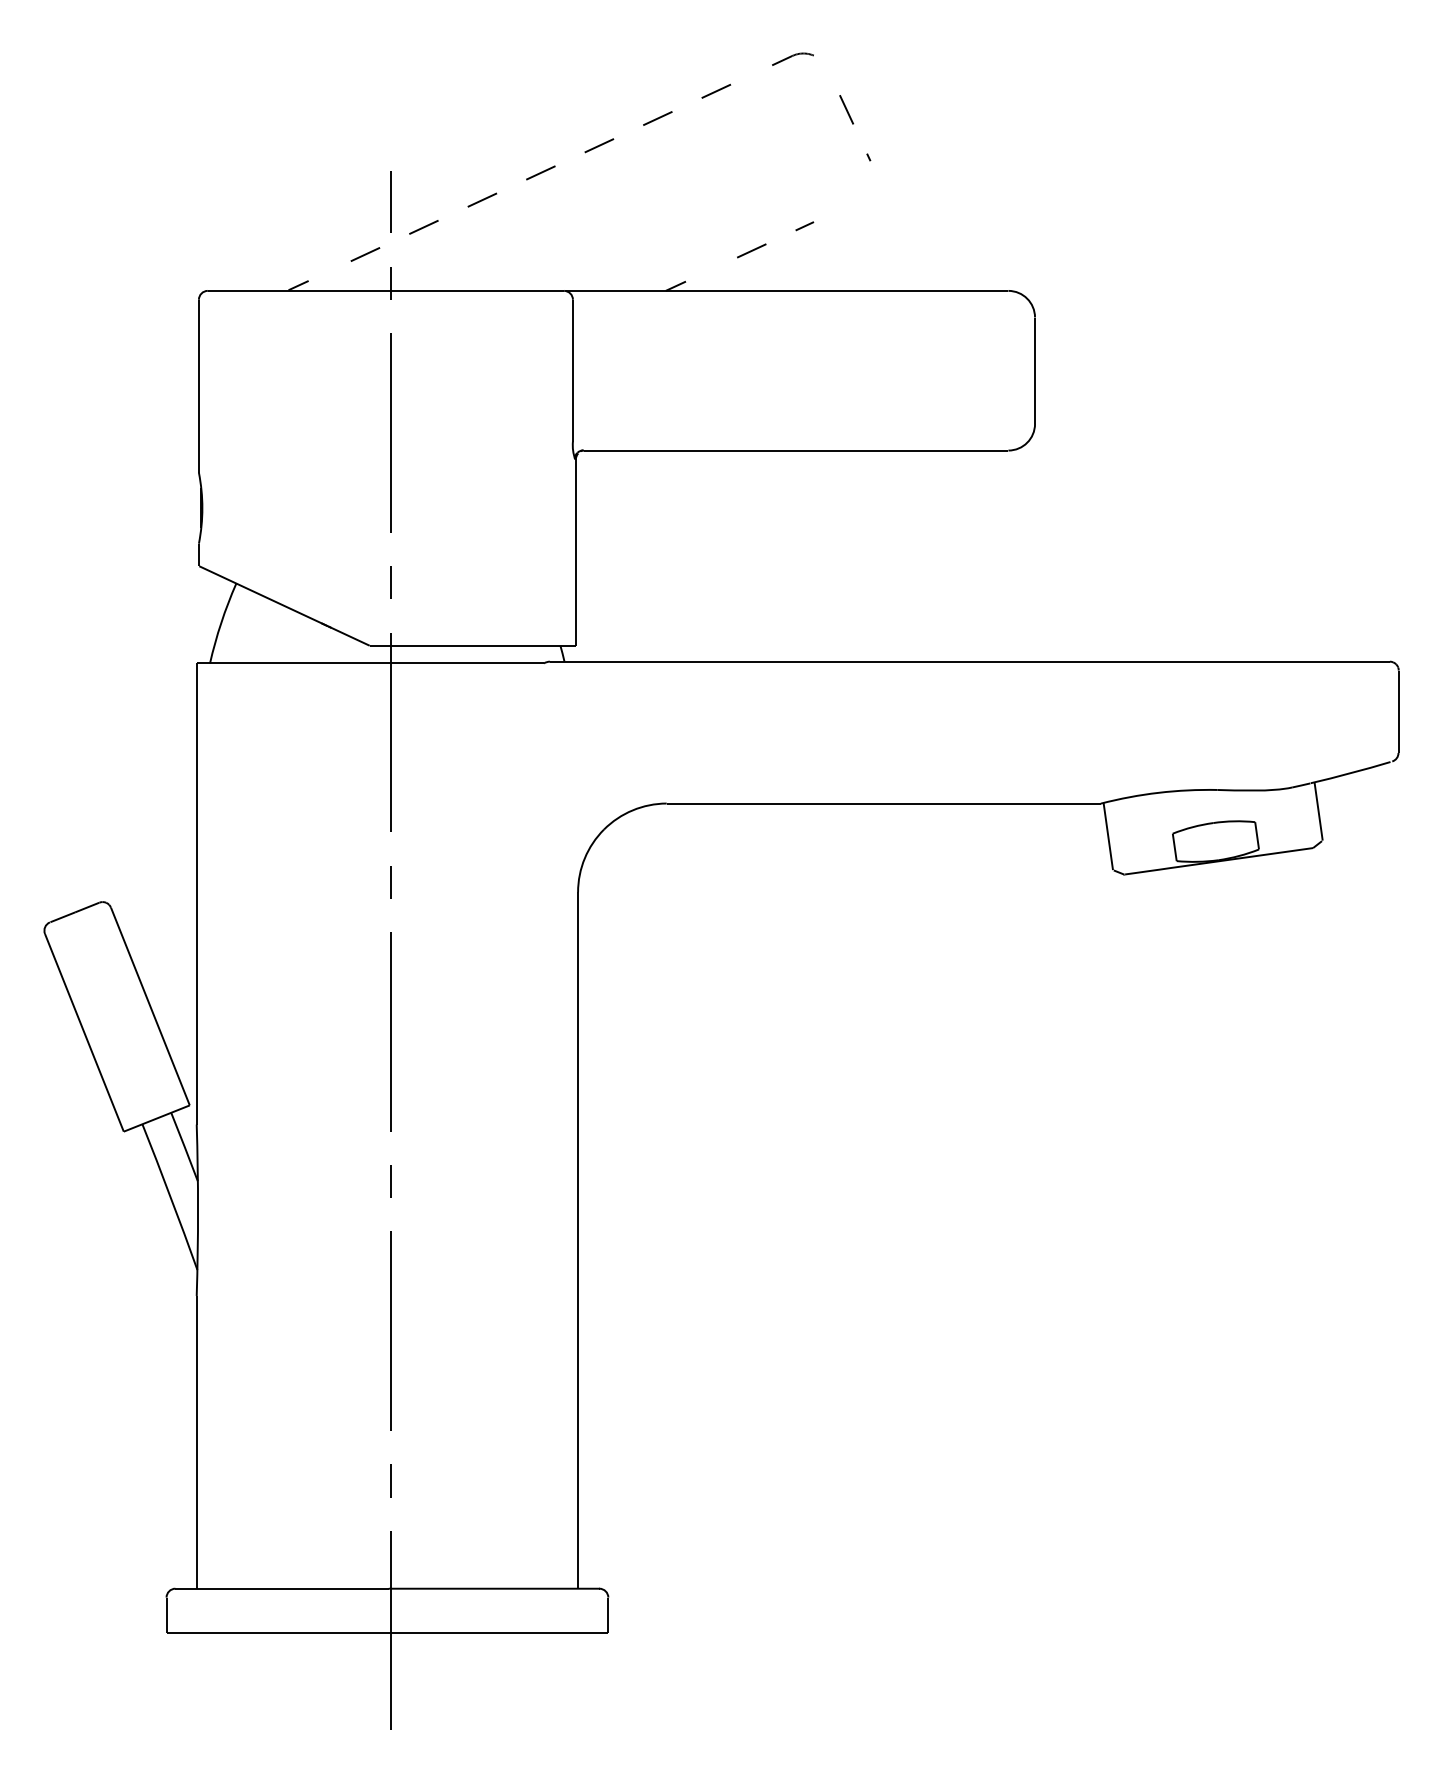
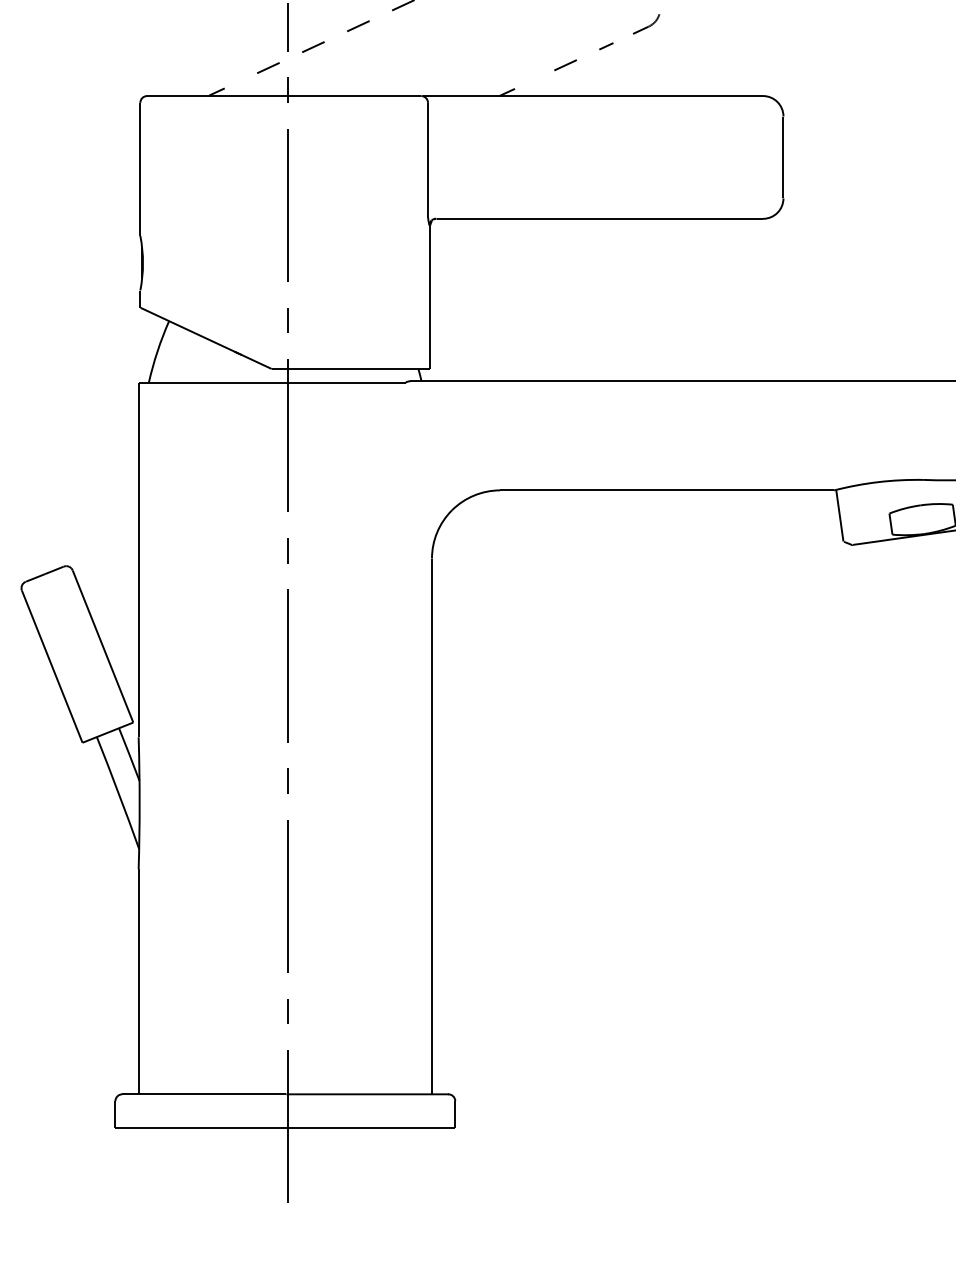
part: (856, 197) -> (646, 24), added

